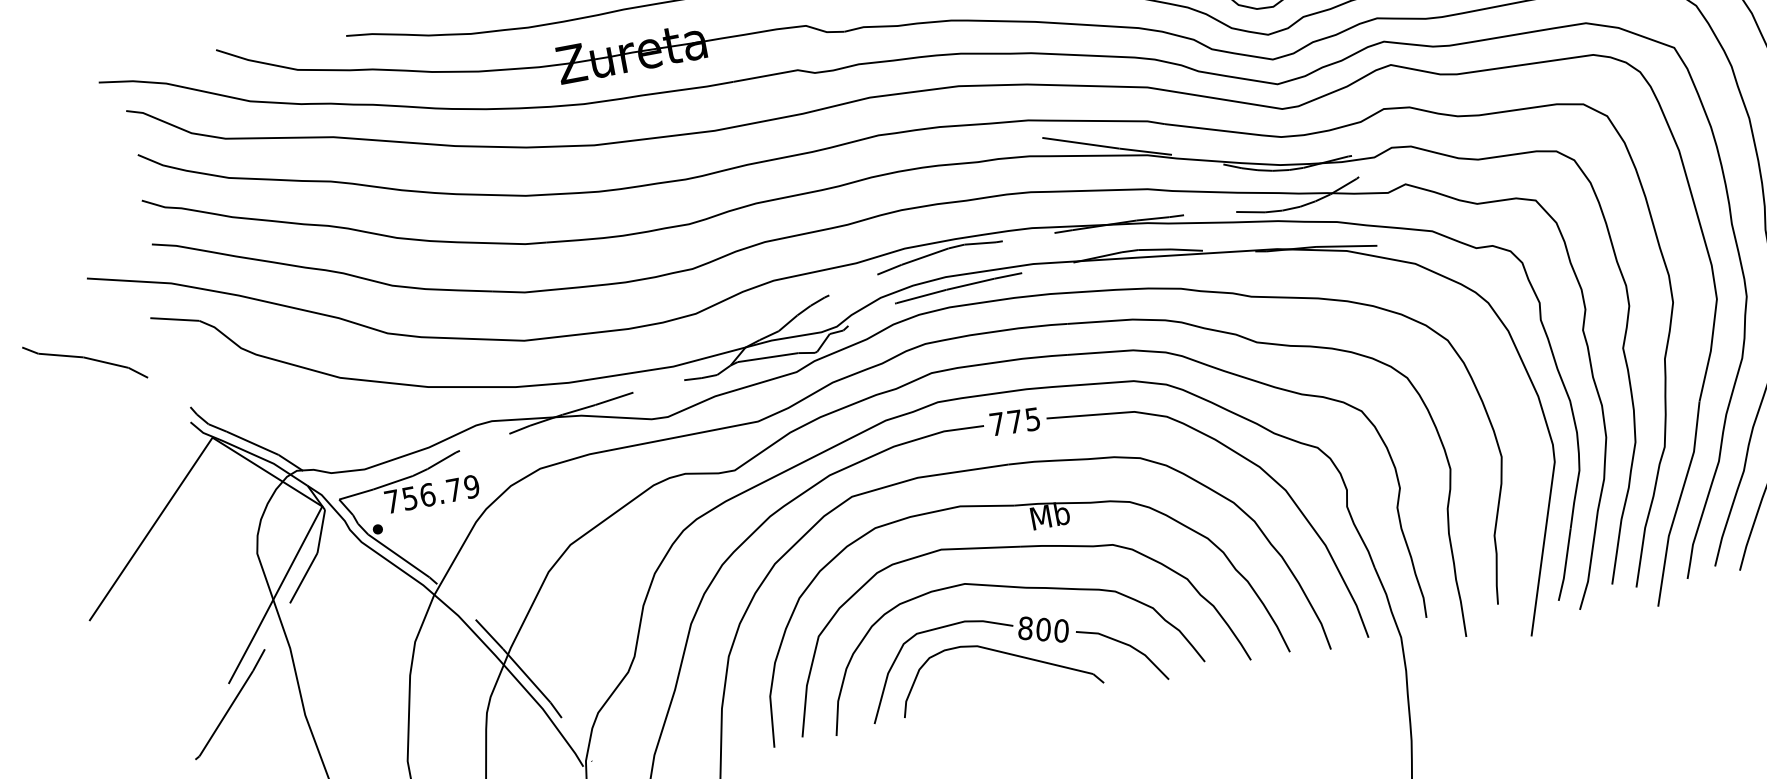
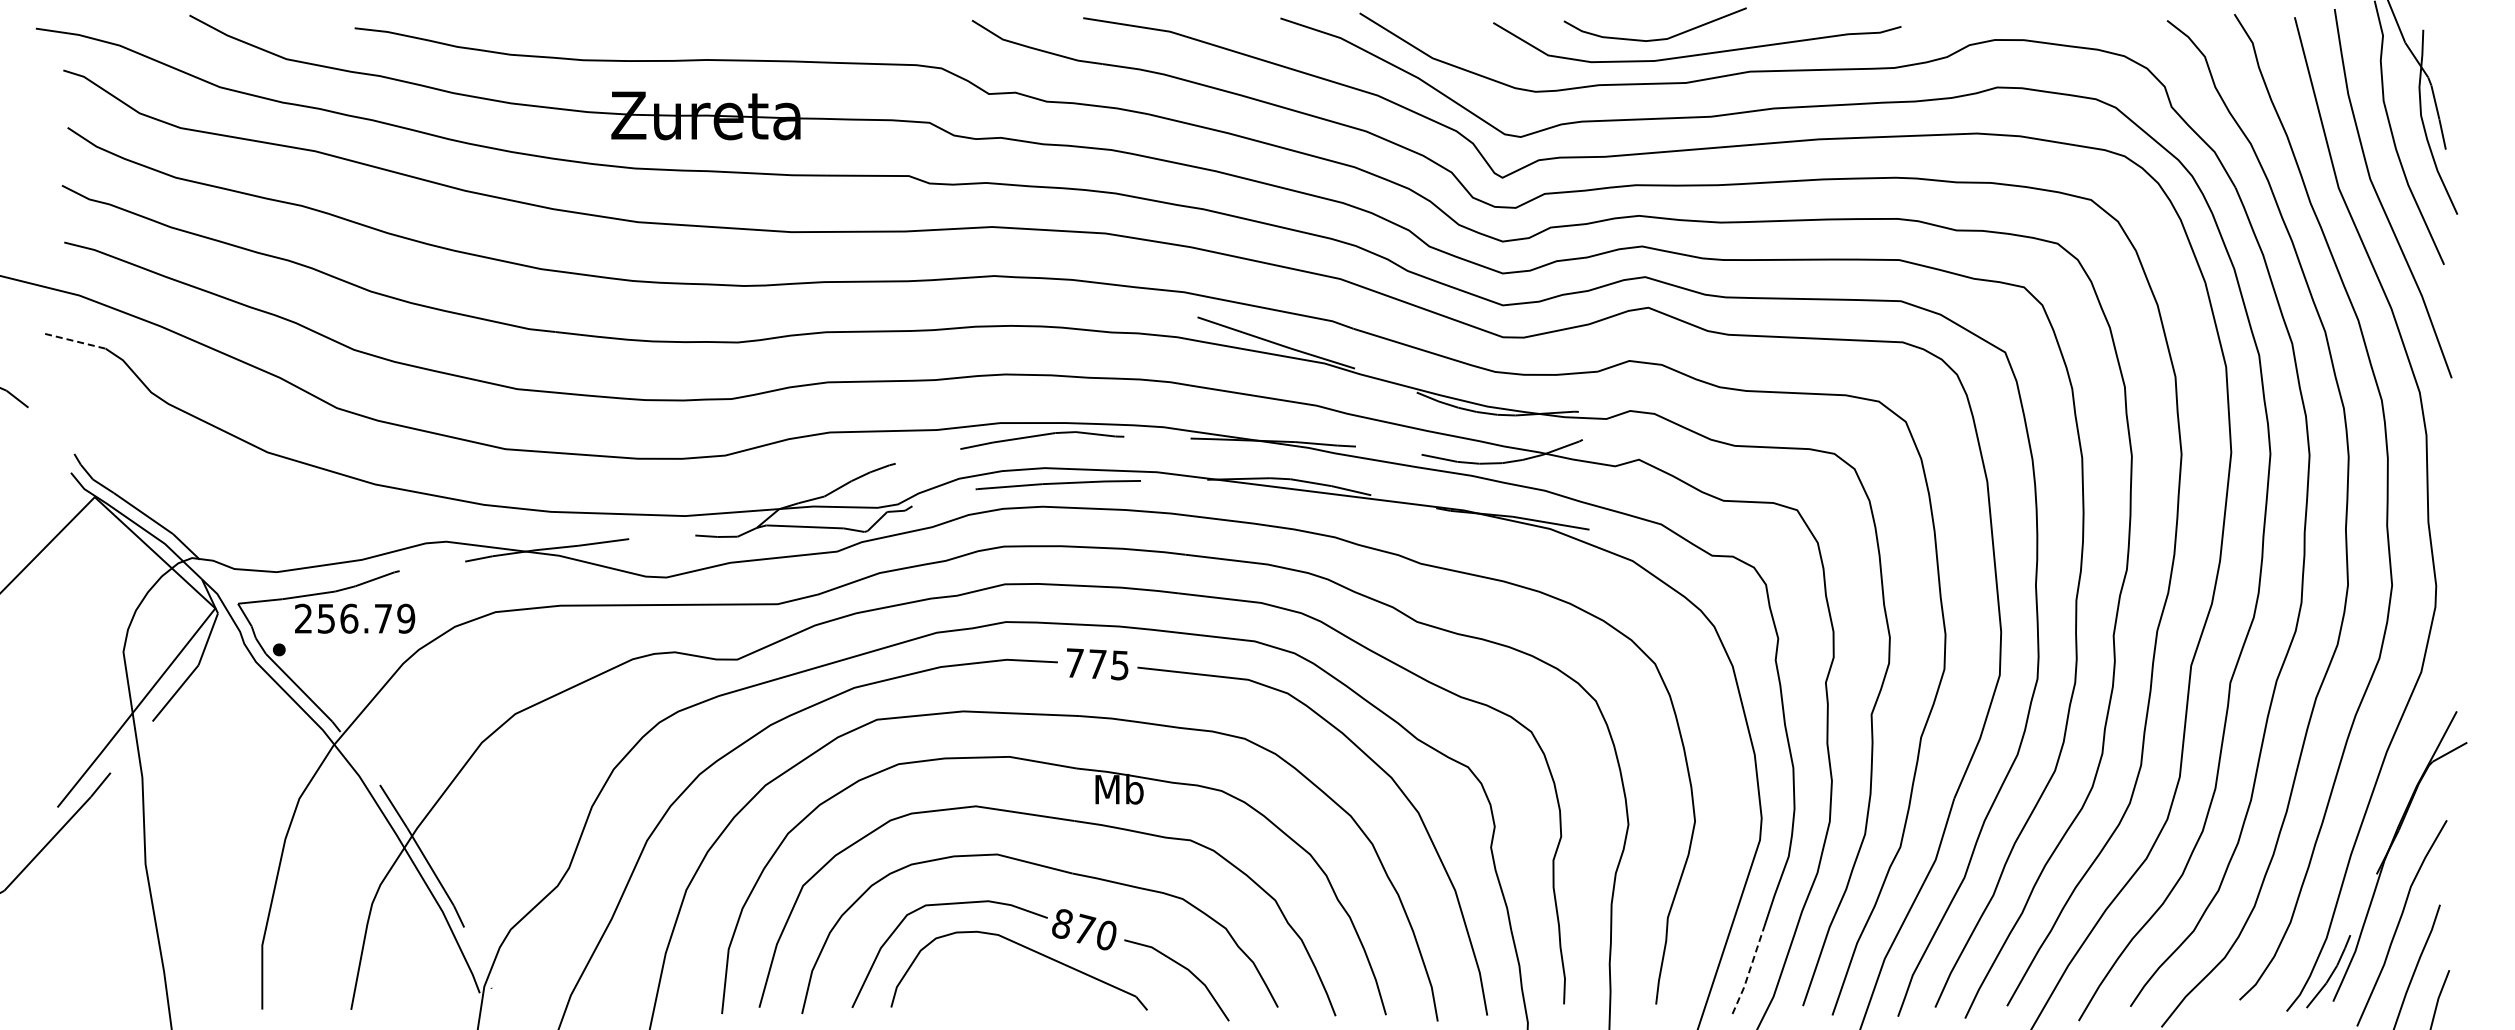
line: (174, 319) -> (75, 341), solid -> dashed
text: (392, 501) -> (303, 618), 756.79 -> 256.79
line: (1565, 564) -> (1749, 970), solid -> dashed
text: (1044, 628) -> (1085, 928), 800 -> 870

